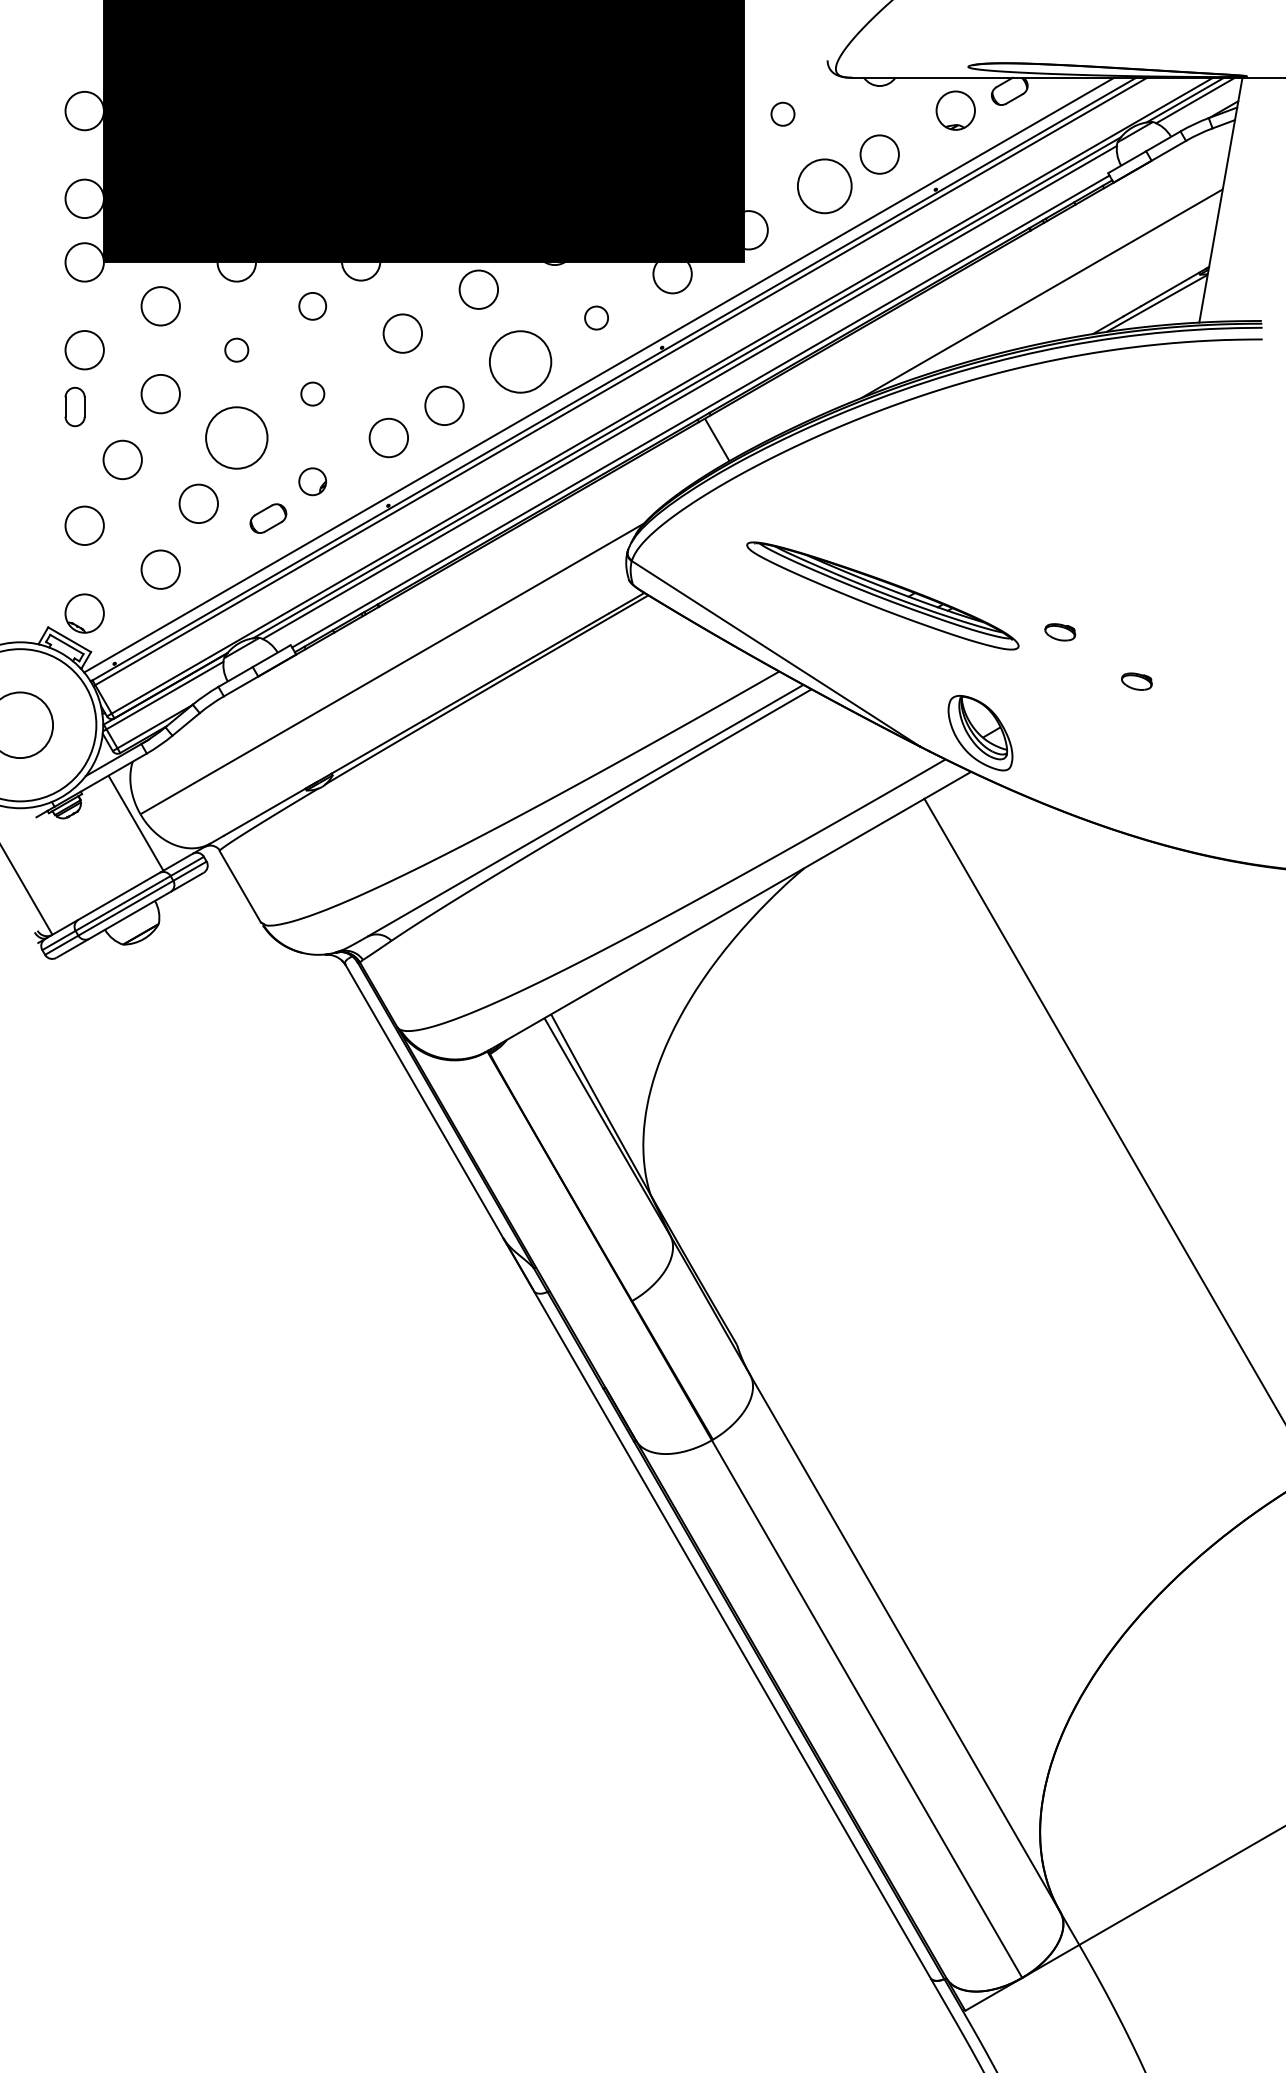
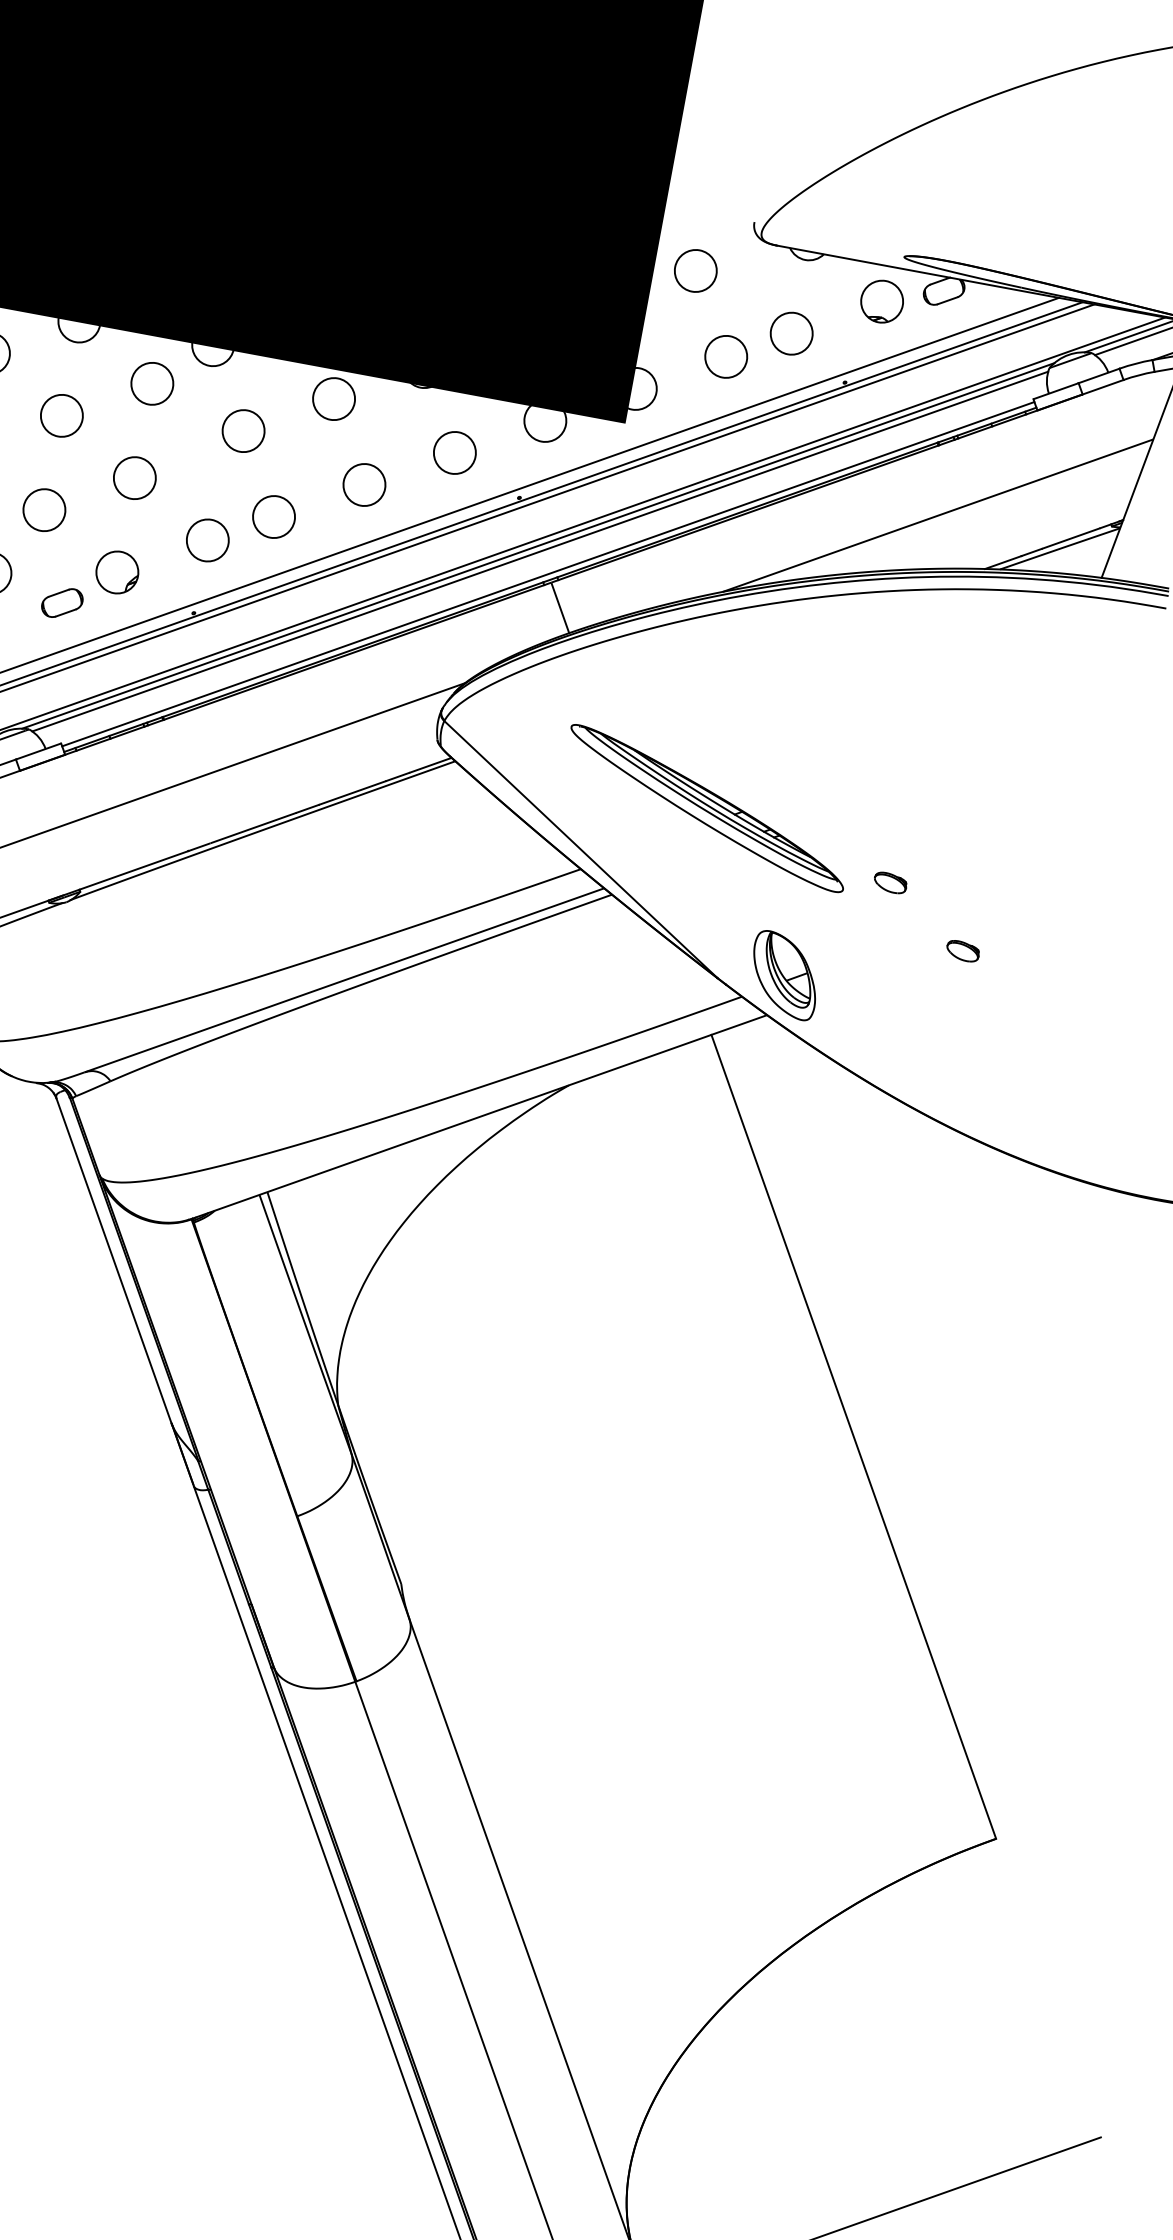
circle: (782, 114) -> (695, 271), size x1.67
circle: (824, 186) -> (726, 356), size x0.71
circle: (312, 306) -> (151, 383), size x1.43
circle: (596, 317) -> (454, 452), size x1.67
circle: (236, 350) -> (61, 416), size x1.67
circle: (520, 361) -> (364, 484), size x0.62
circle: (312, 393) -> (134, 477), size x1.67
circle: (236, 437) -> (44, 509), size x0.62
part: (312, 481) -> (117, 572), size x1.43

